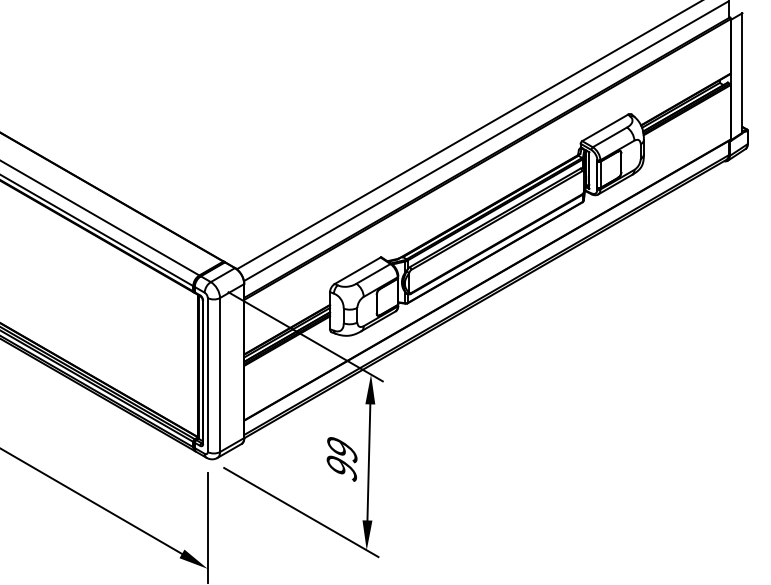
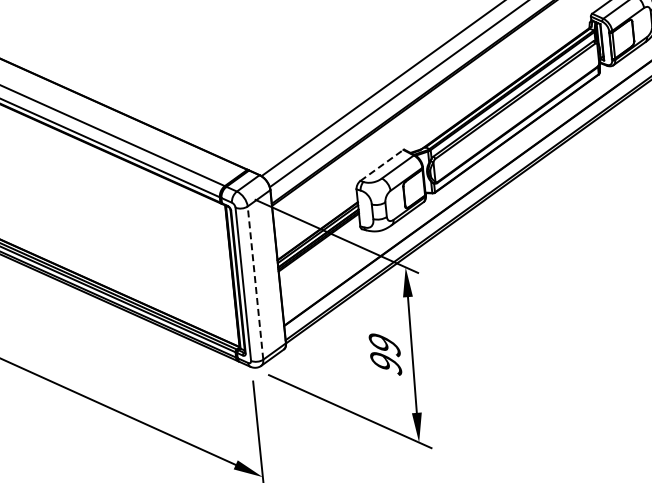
line: (357, 270) -> (381, 165), solid -> dashed
line: (220, 374) -> (255, 282), solid -> dashed

